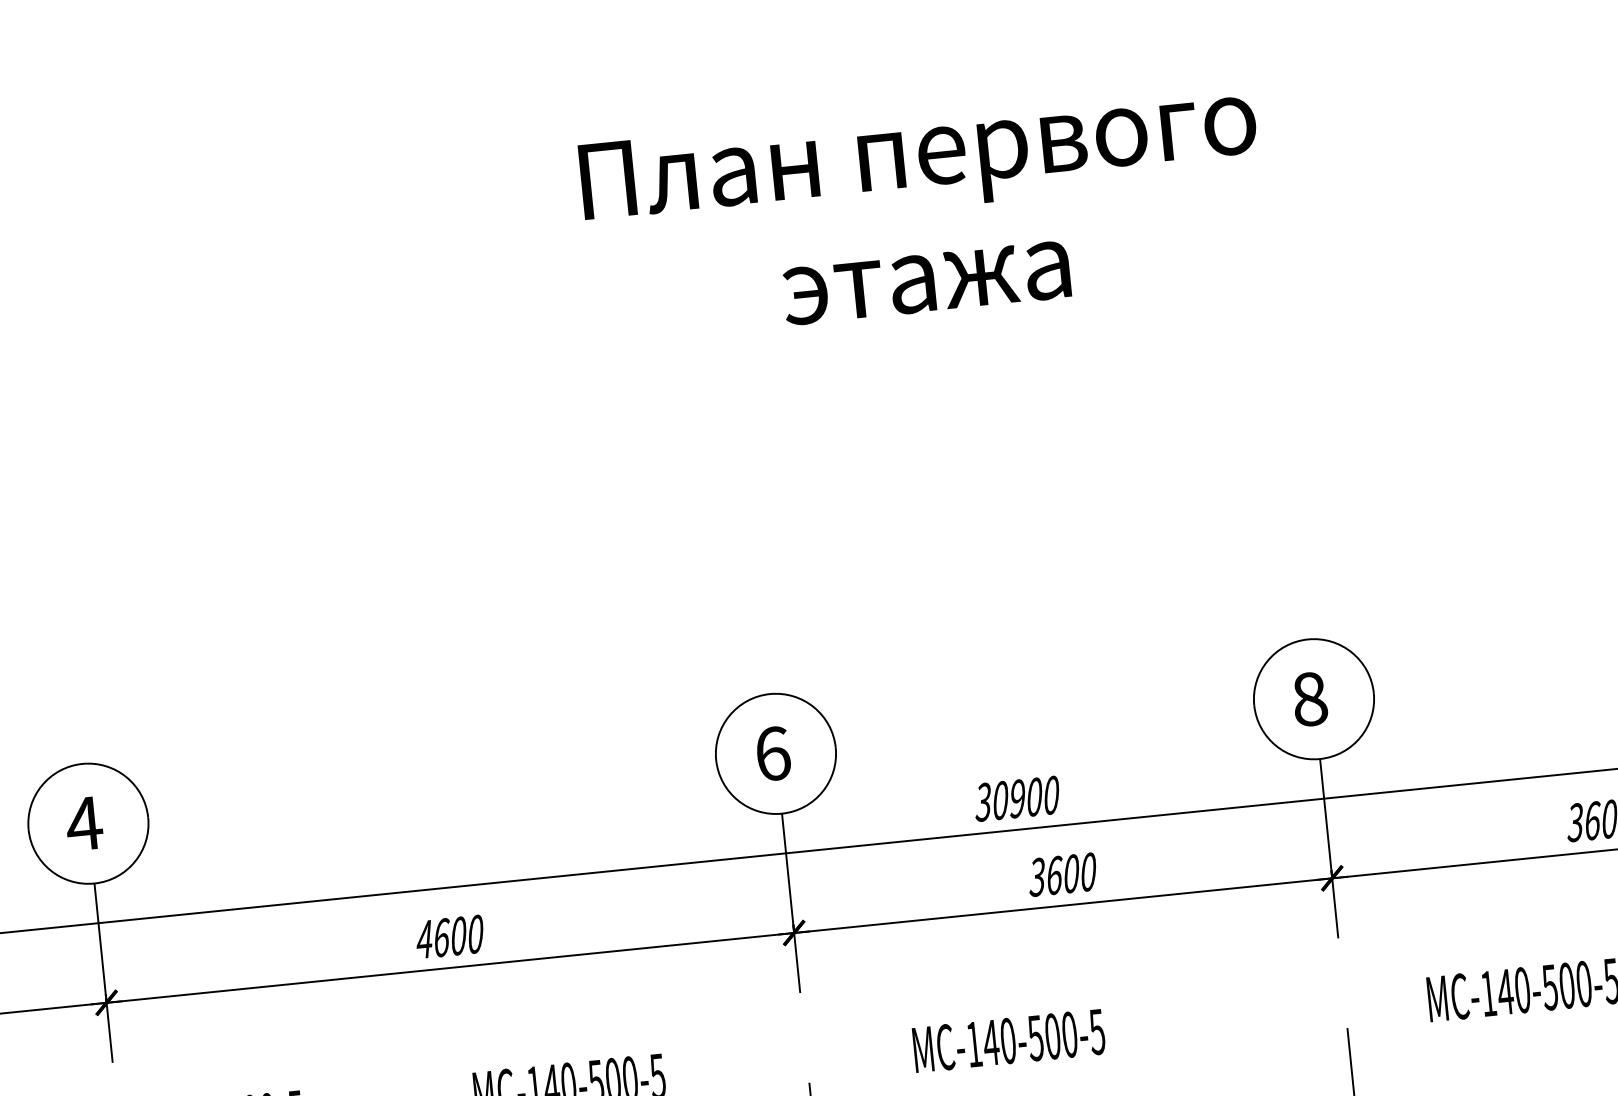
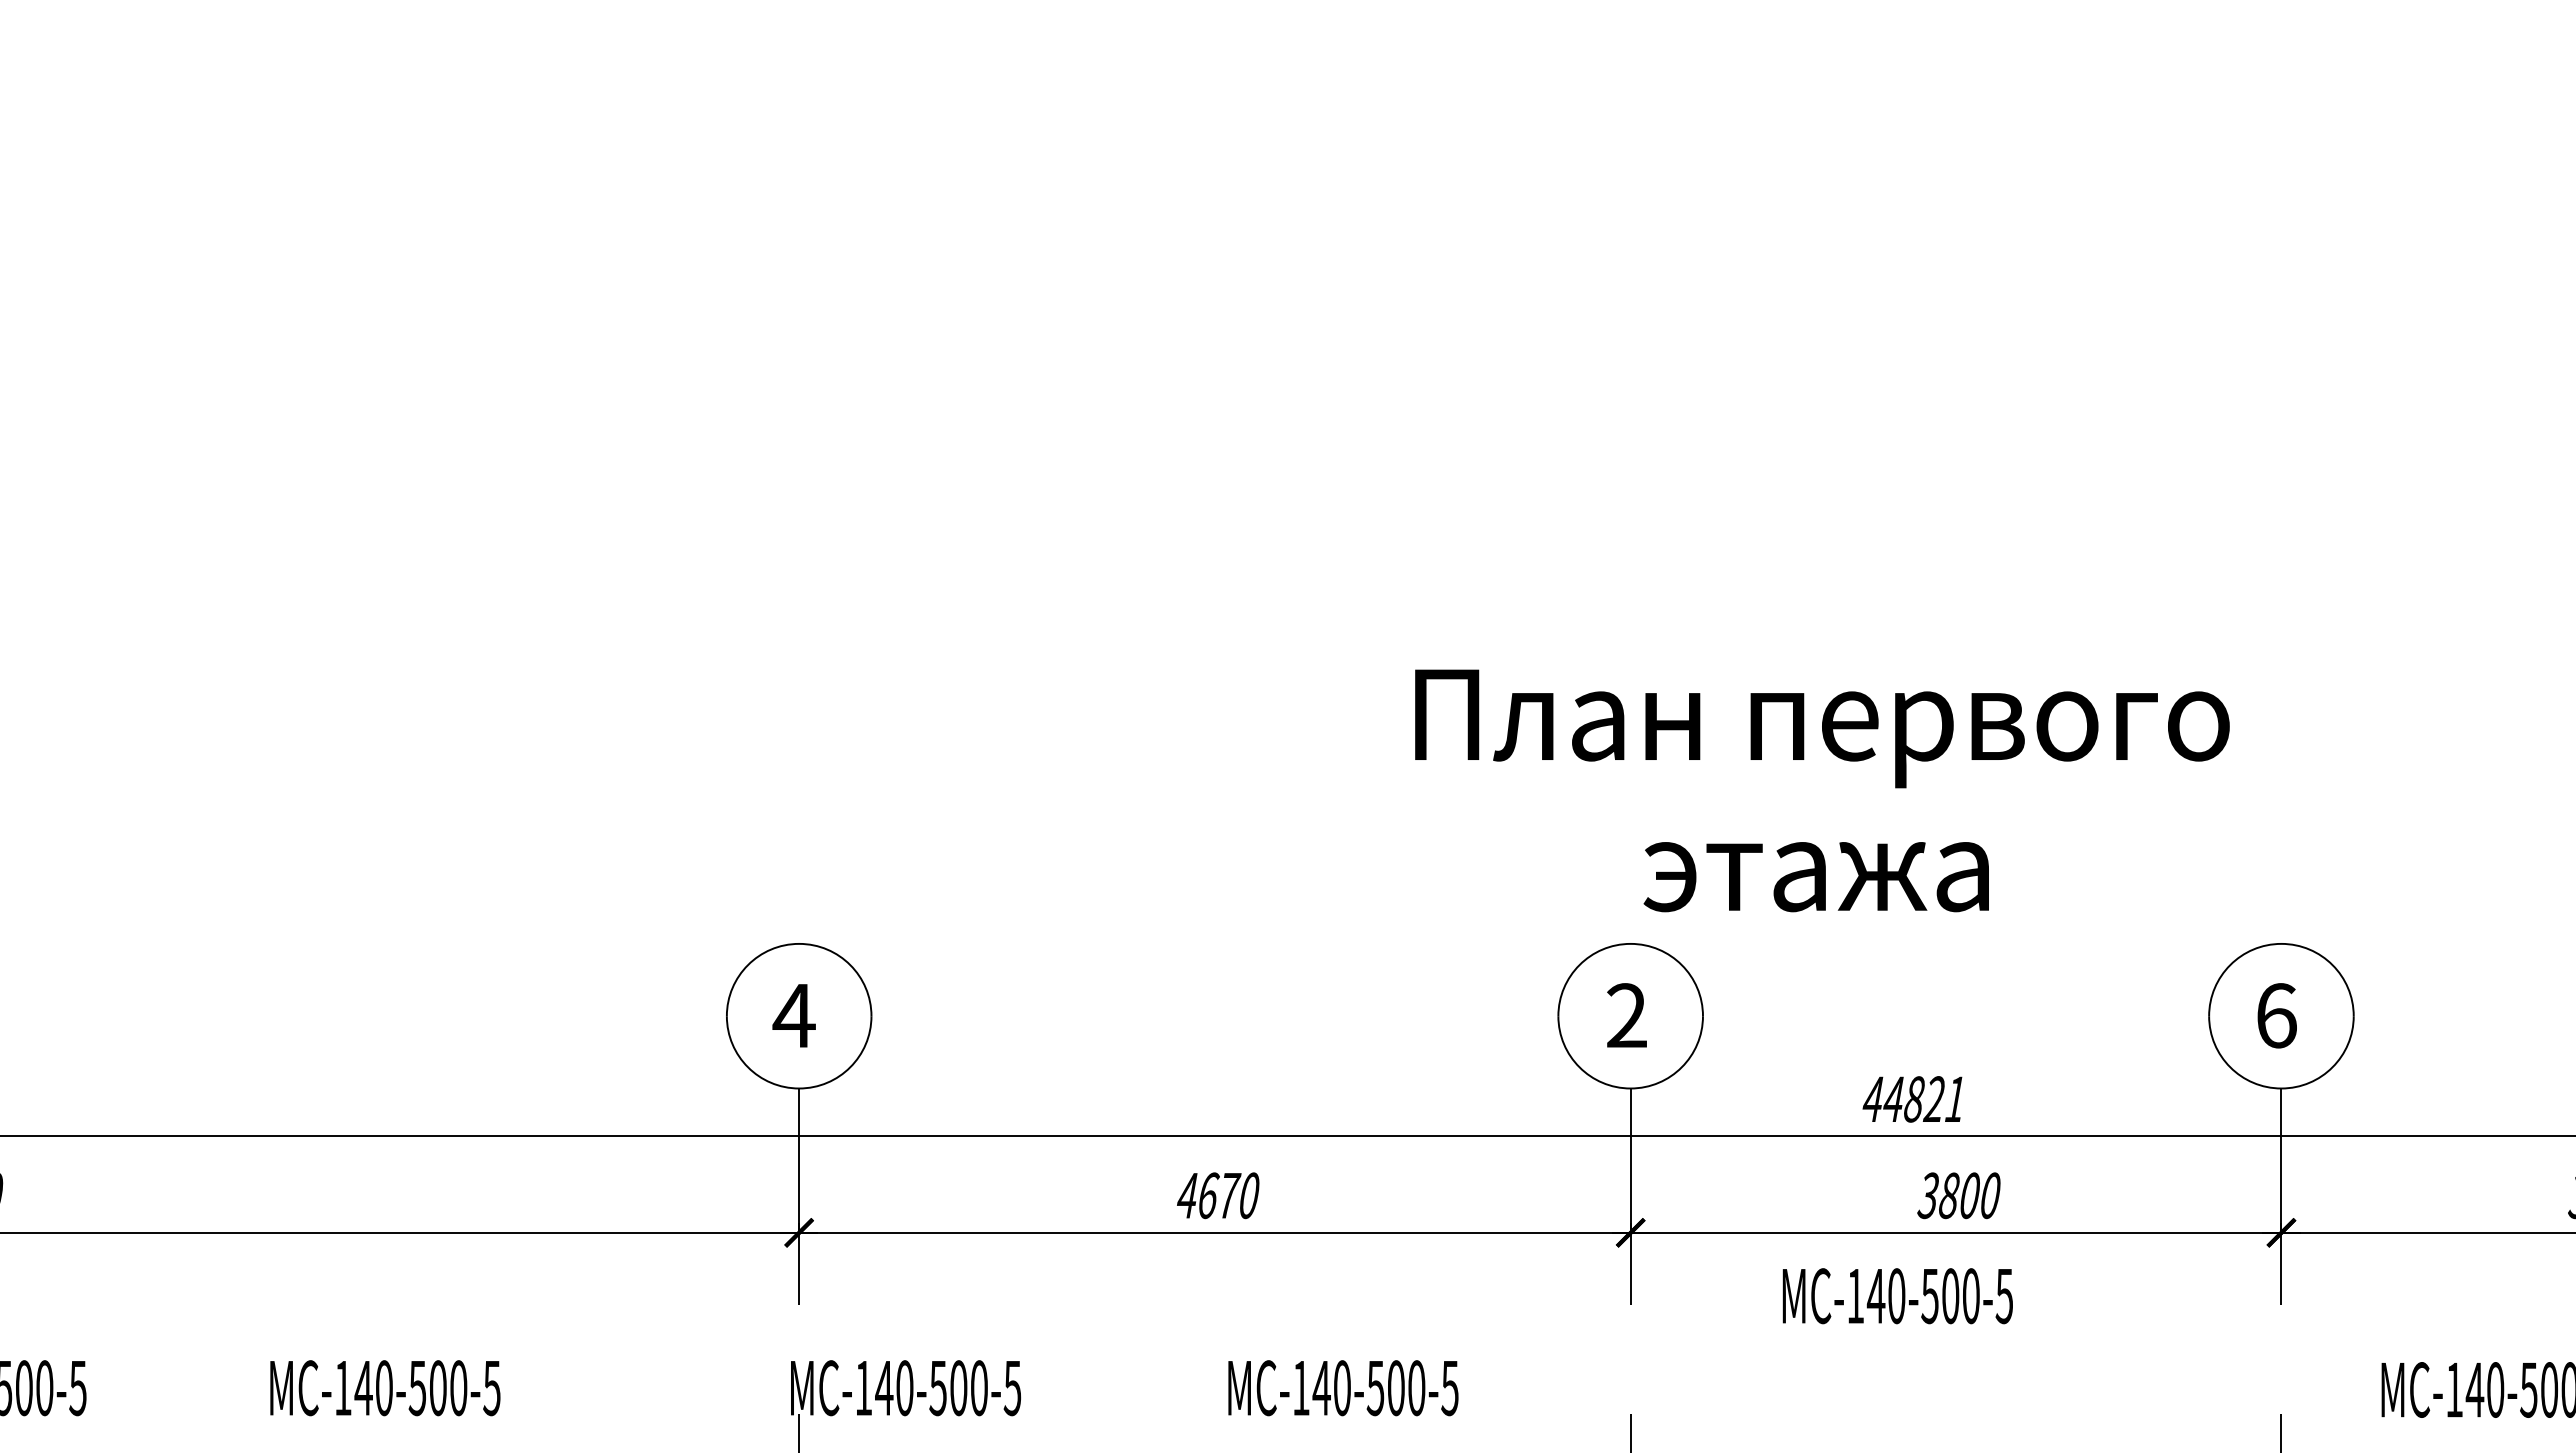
text: (924, 211) -> (1822, 790), moved
text: (1309, 699) -> (2276, 1015), 8 -> 6
text: (773, 753) -> (1627, 1015), 6 -> 2
text: (1016, 799) -> (1913, 1099), 30900 -> 44821
text: (1055, 875) -> (1950, 1195), 3600 -> 3800
text: (460, 935) -> (1230, 1195), 4600 -> 4670
text: (1008, 1041) -> (1897, 1296), moved

